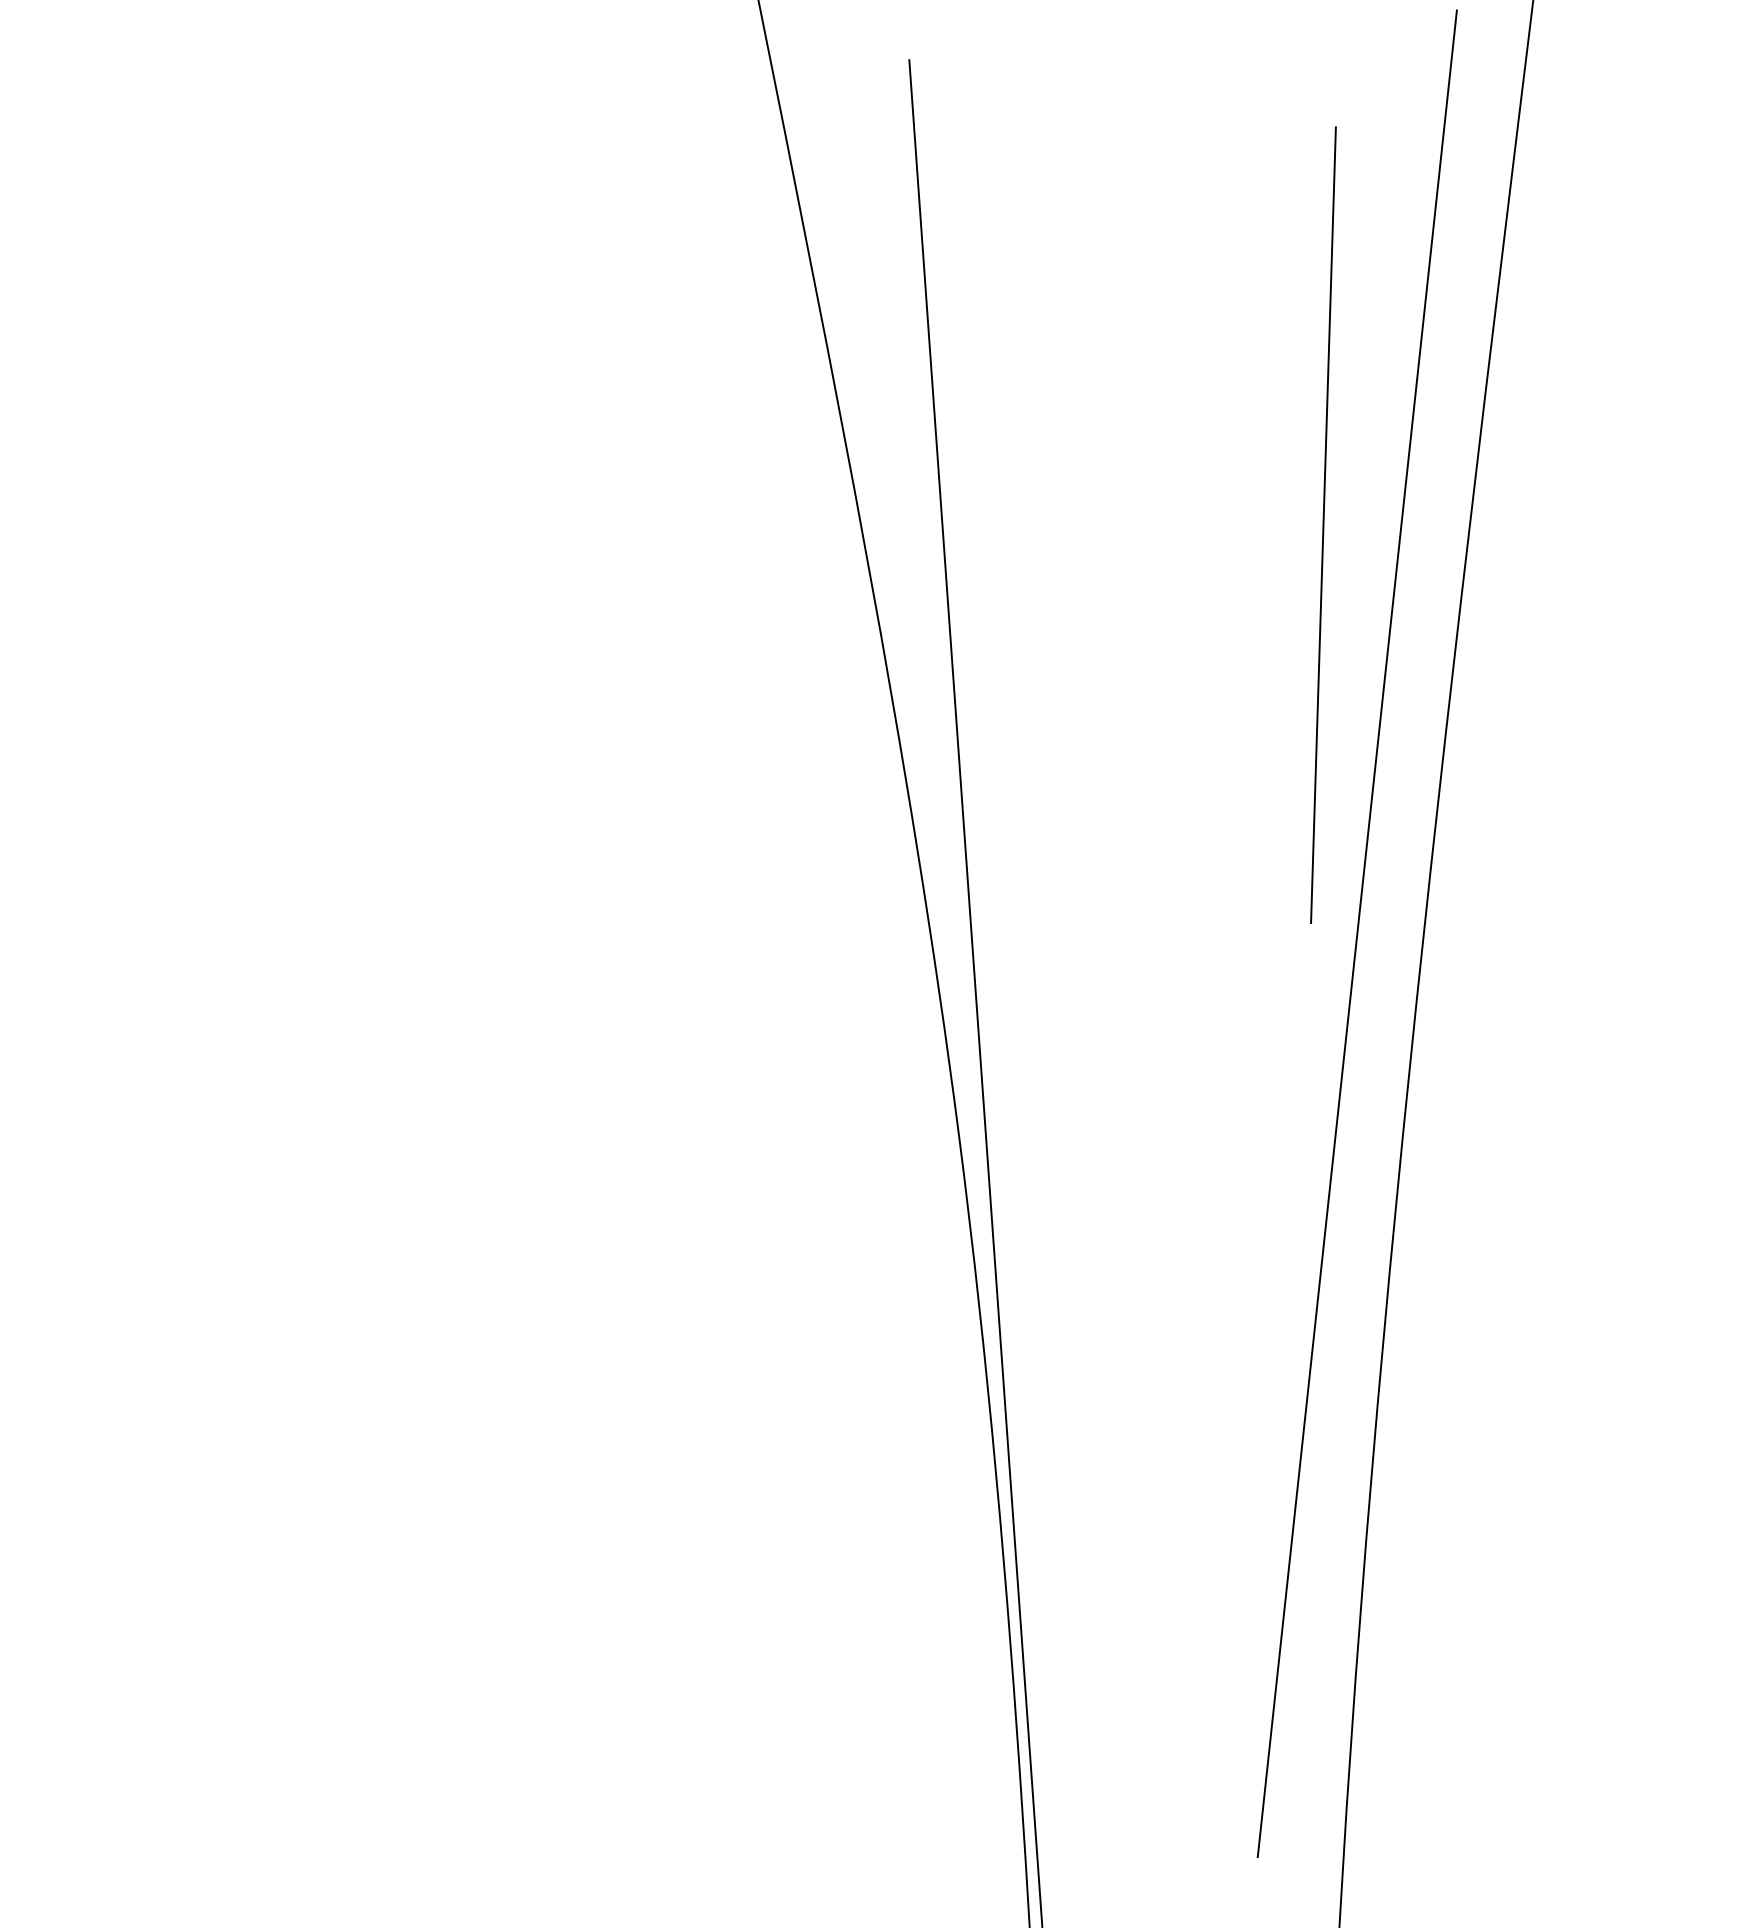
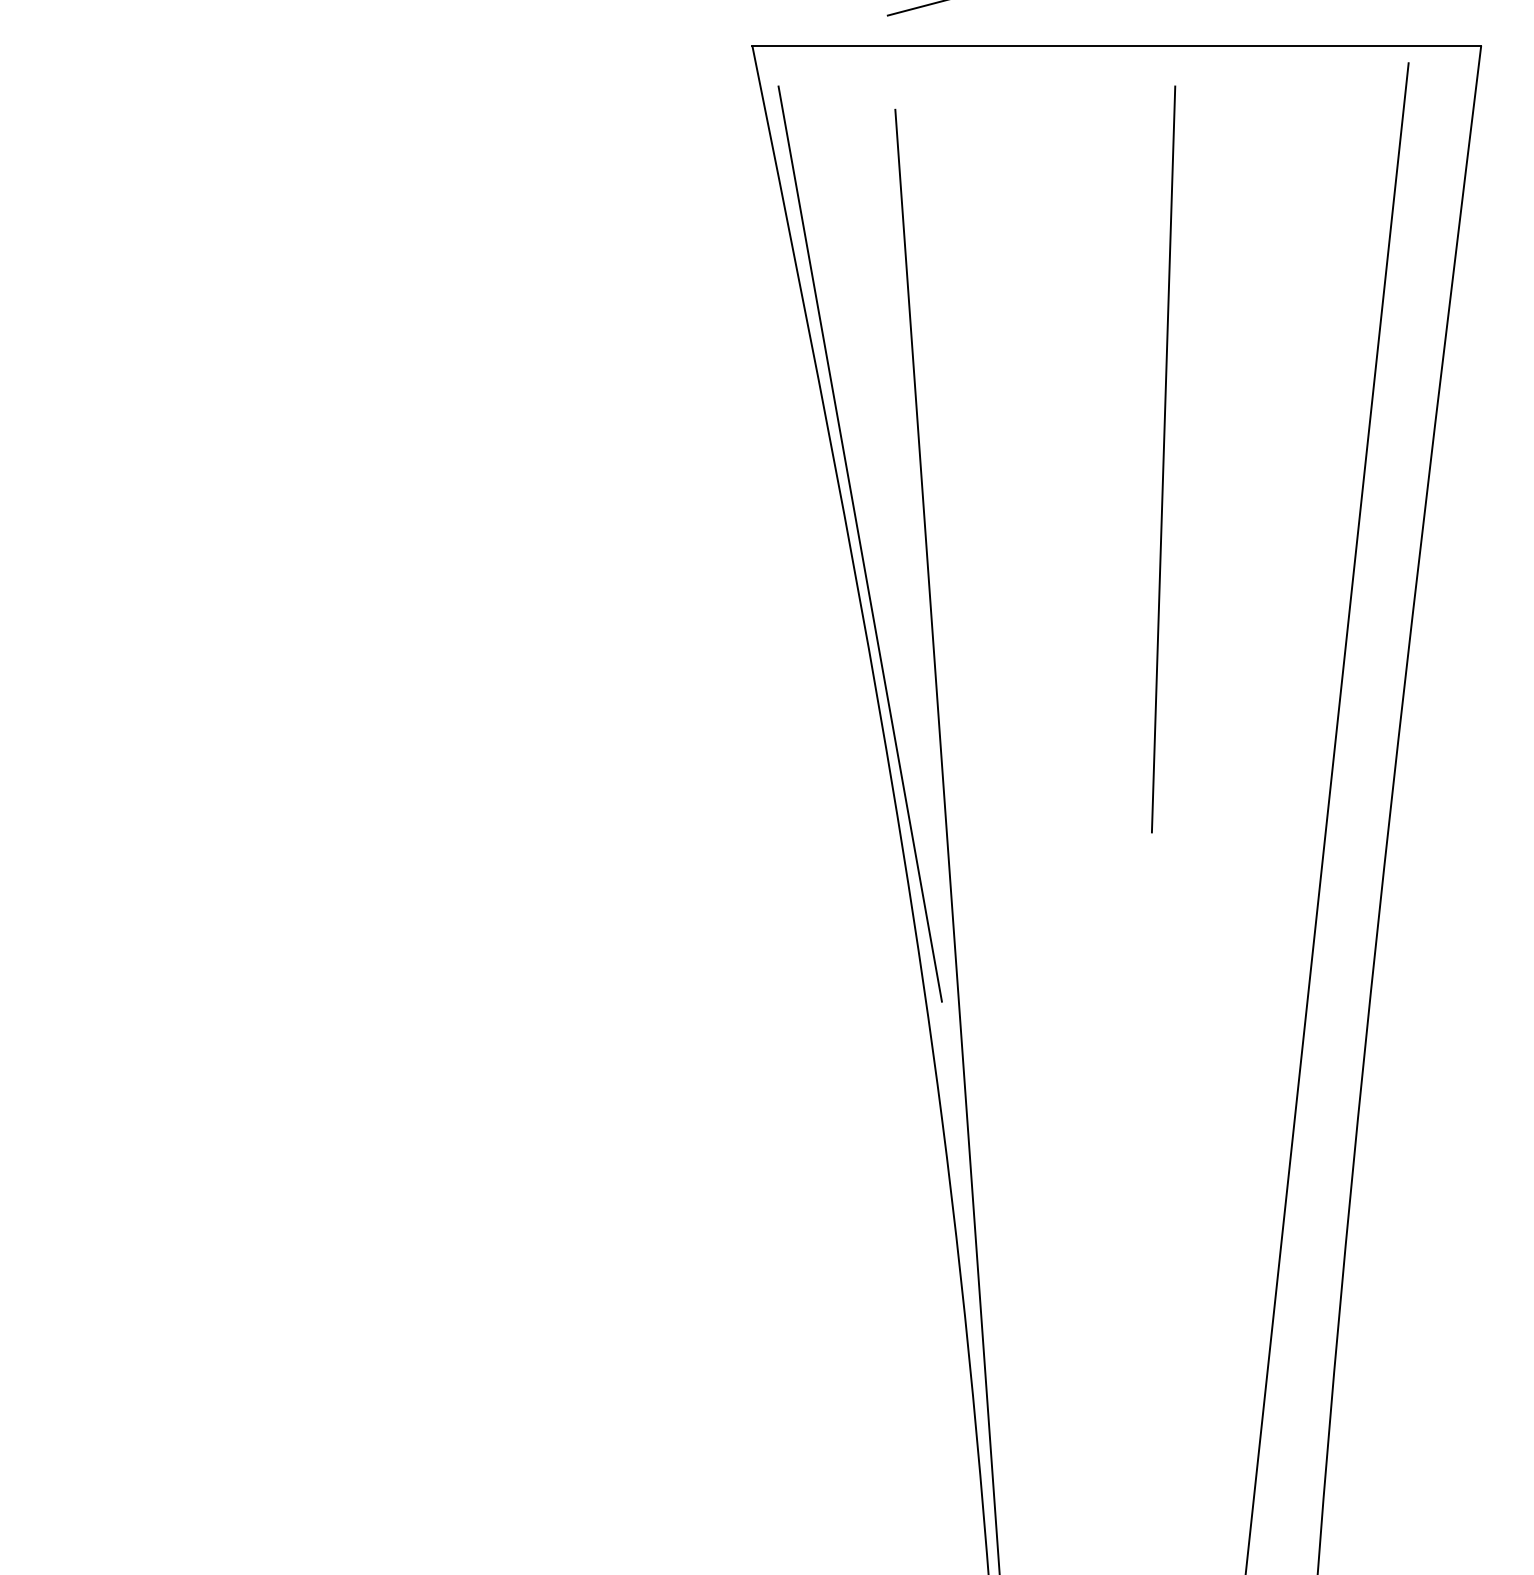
line: (871, 523) -> (859, 544), added
line: (1323, 524) -> (1163, 458), moved

